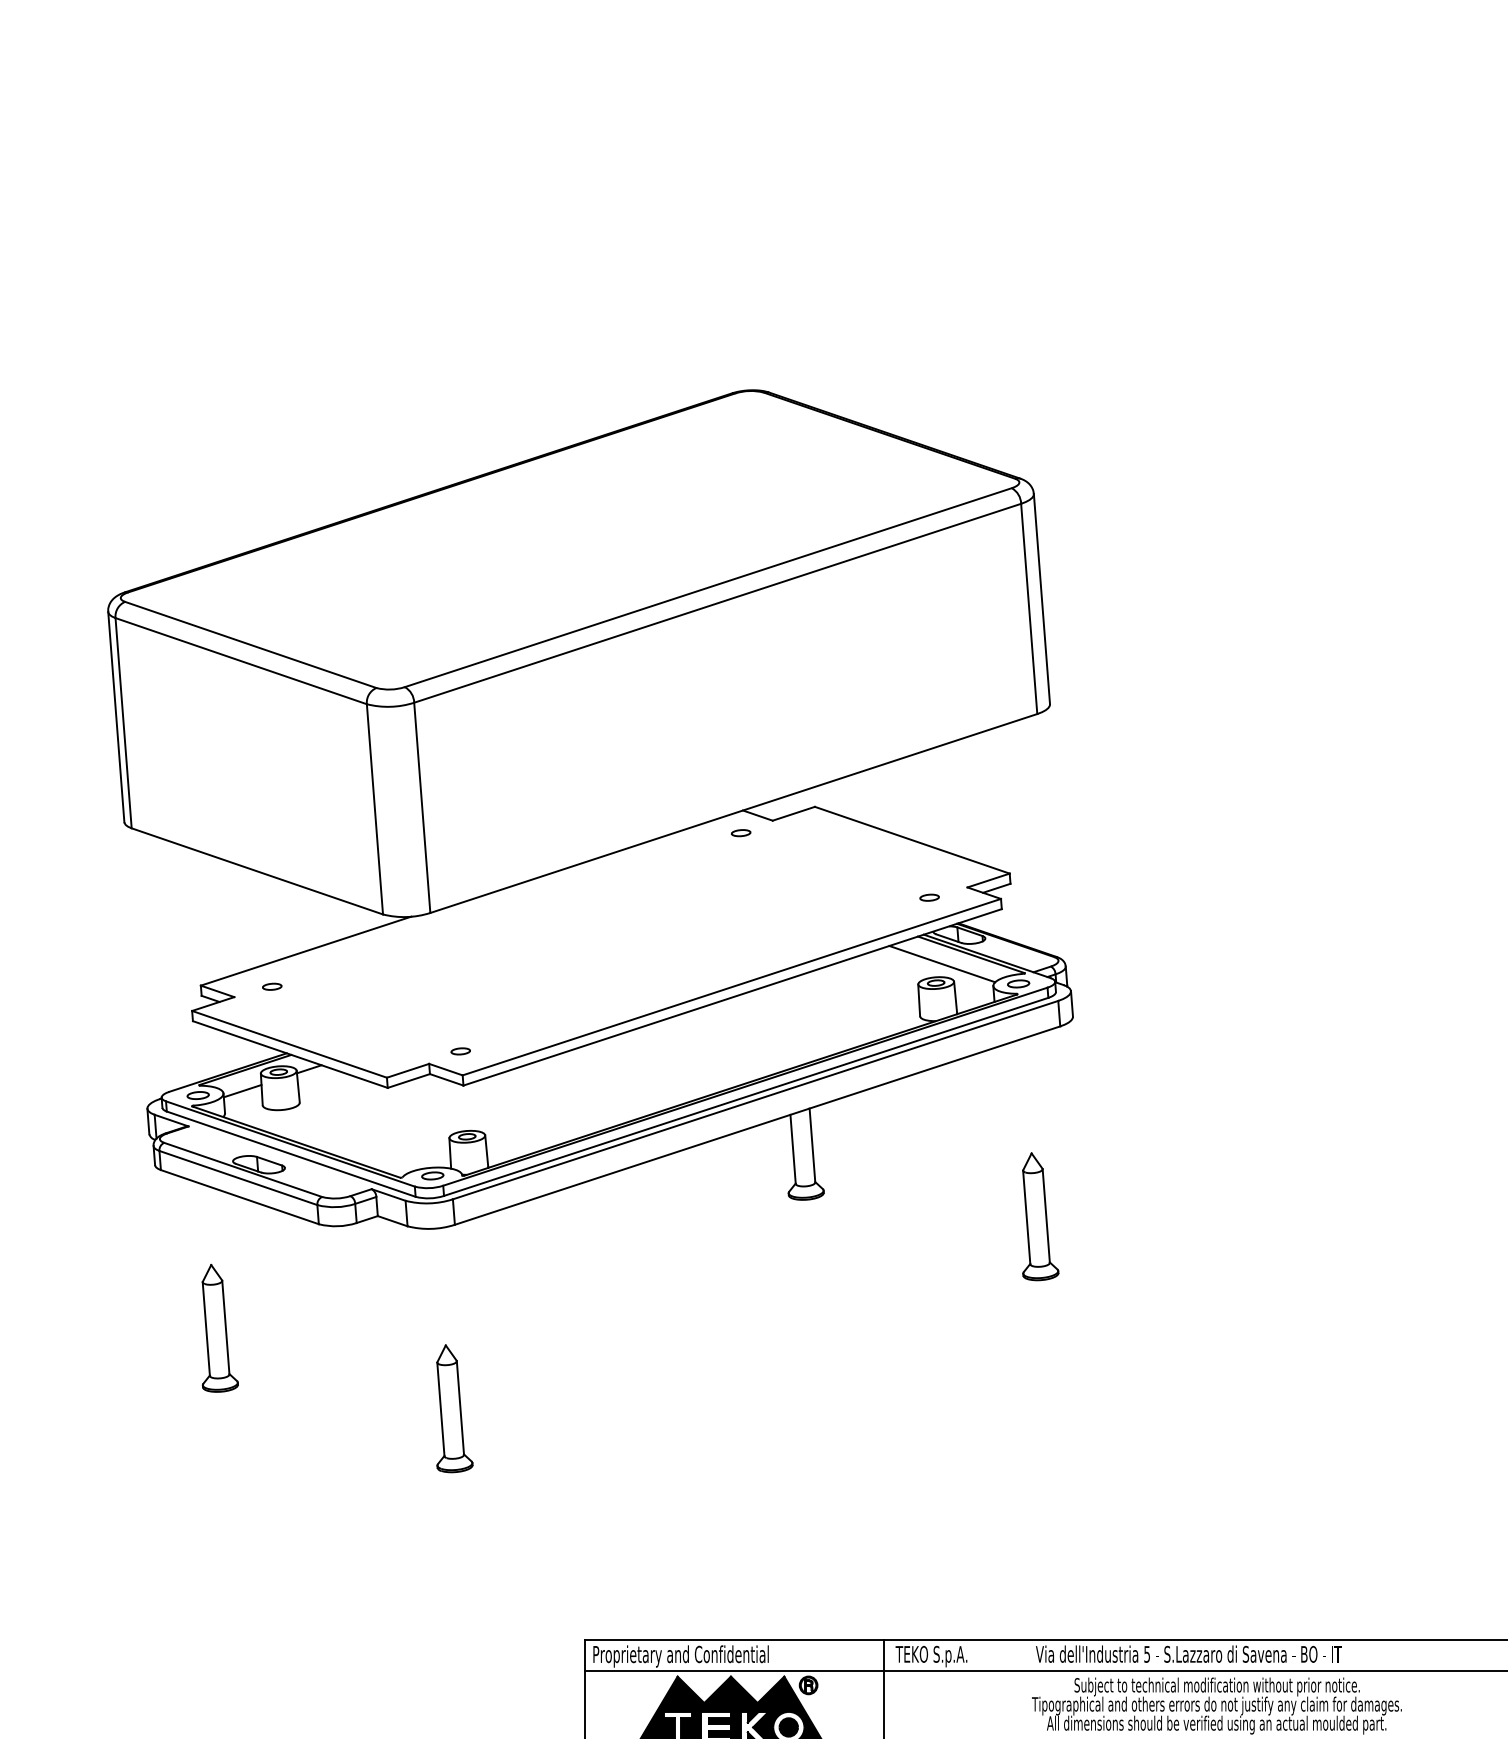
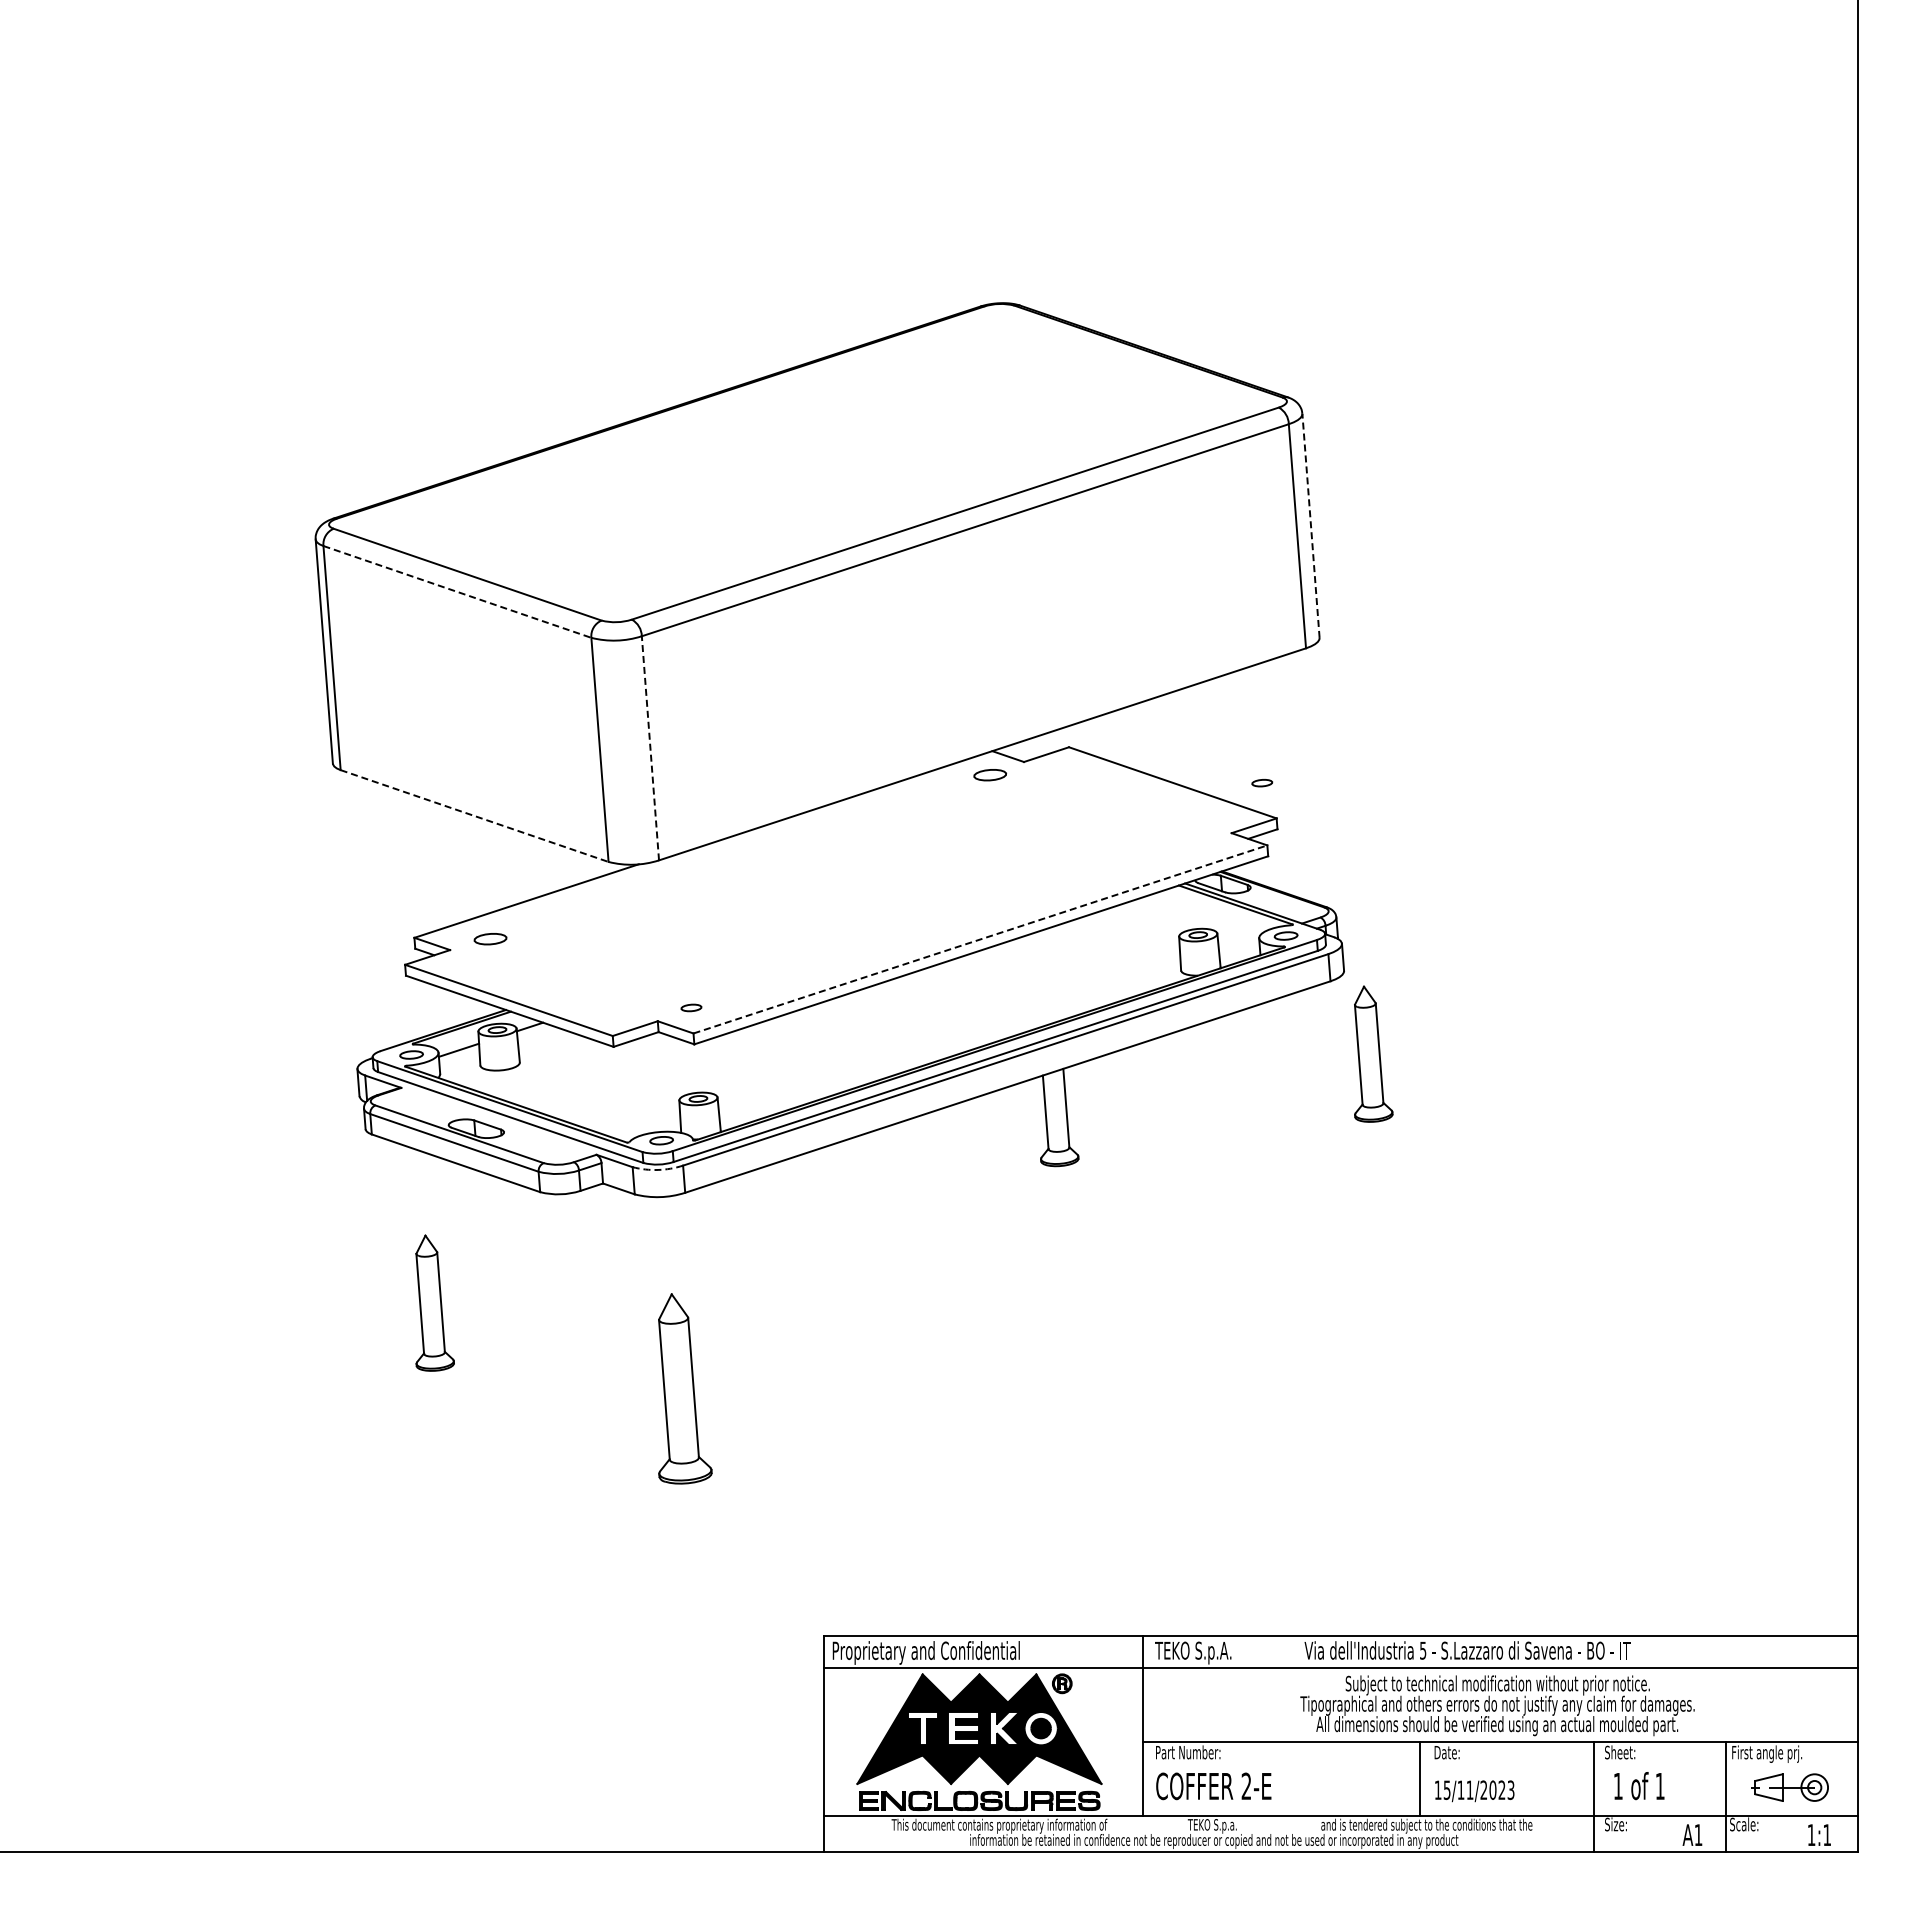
line: (1041, 598) -> (1310, 525), solid -> dashed
line: (241, 660) -> (457, 591), solid -> dashed
line: (422, 807) -> (650, 747), solid -> dashed
part: (741, 833) -> (990, 775), size x1.6
line: (257, 871) -> (474, 816), solid -> dashed
part: (929, 898) -> (1262, 783), moved
line: (942, 963) -> (1204, 914), removed
part: (272, 986) -> (490, 938), size x1.6
line: (731, 987) -> (980, 939), solid -> dashed
arc: (429, 1202) -> (658, 1169), solid -> dashed
part: (1040, 1216) -> (1373, 1053), moved
part: (454, 1408) -> (684, 1388), size x1.4

